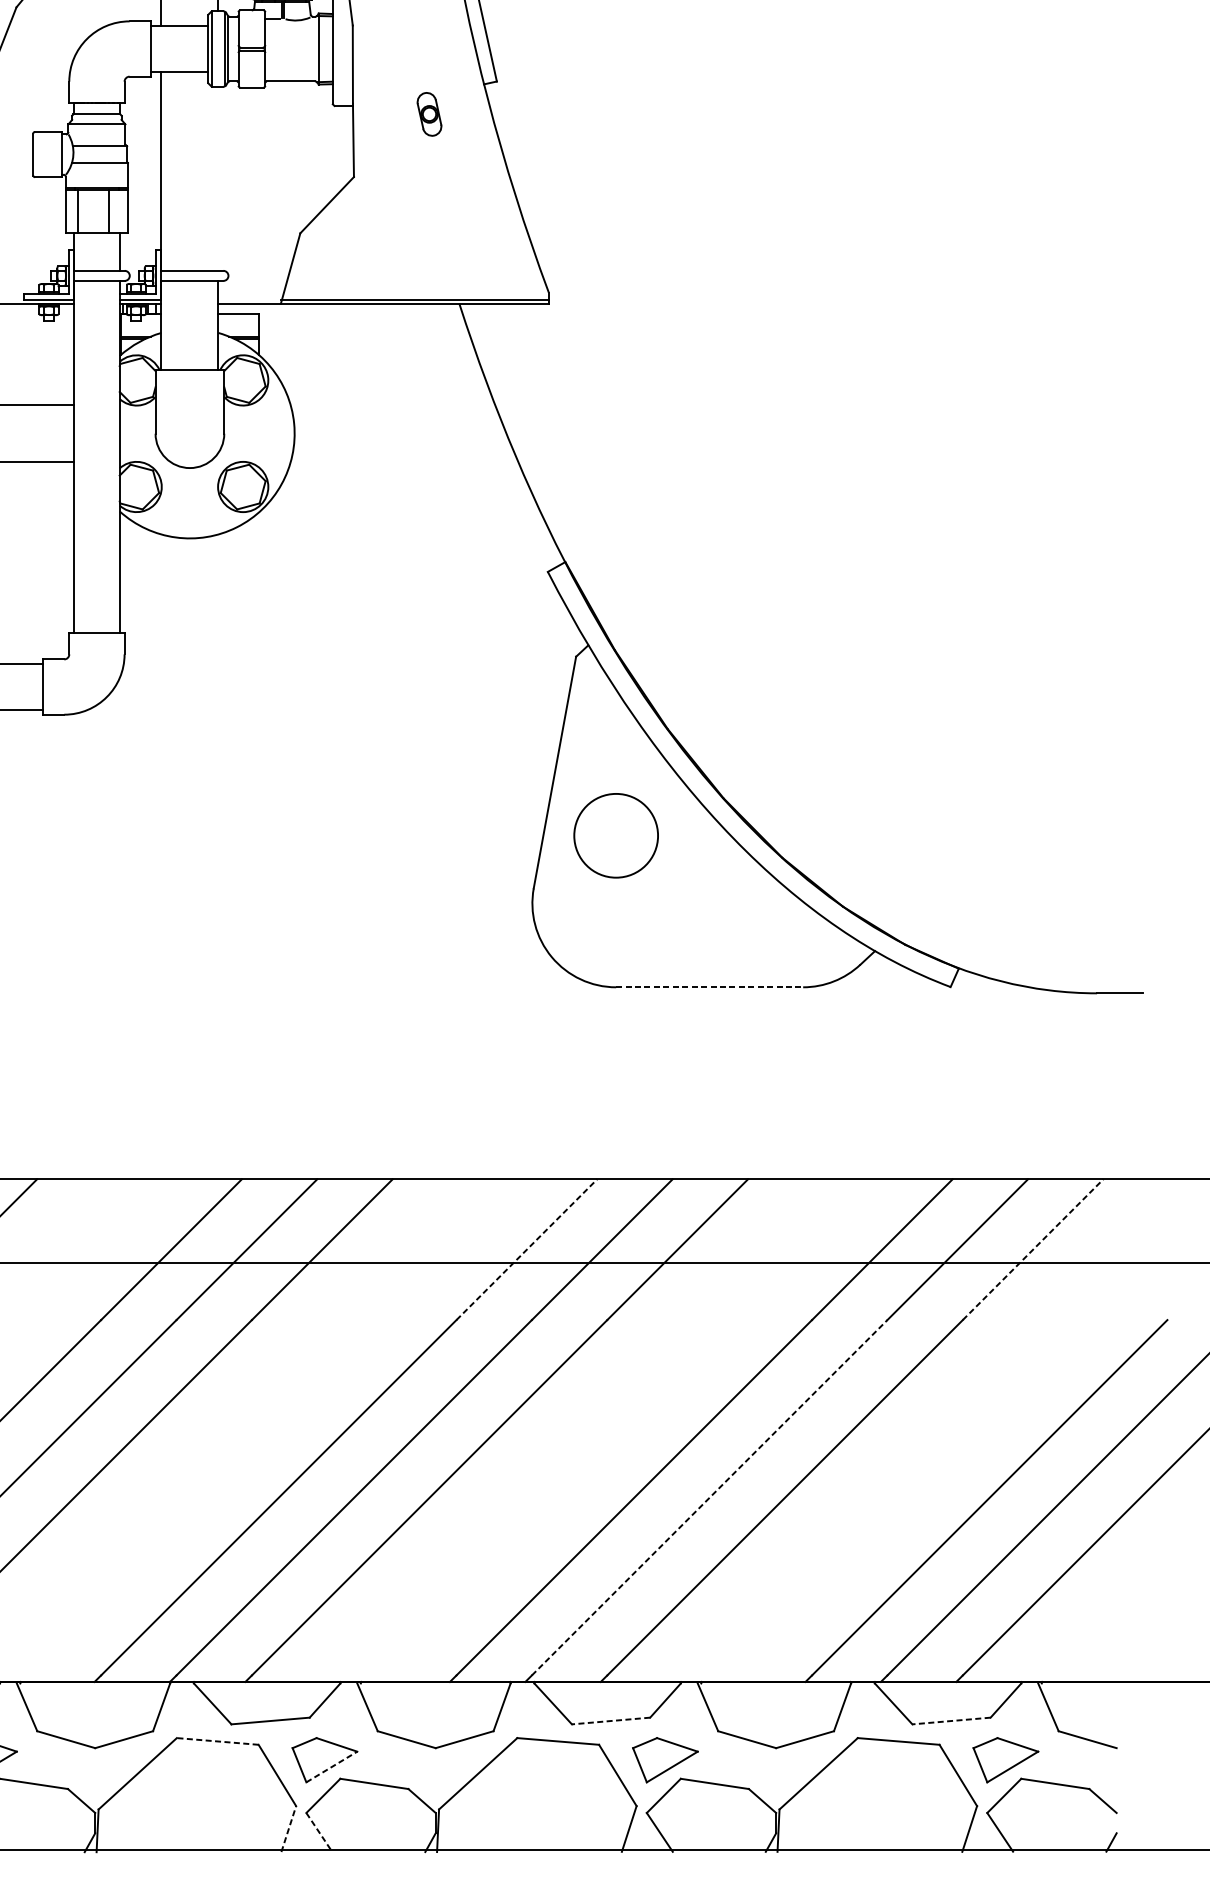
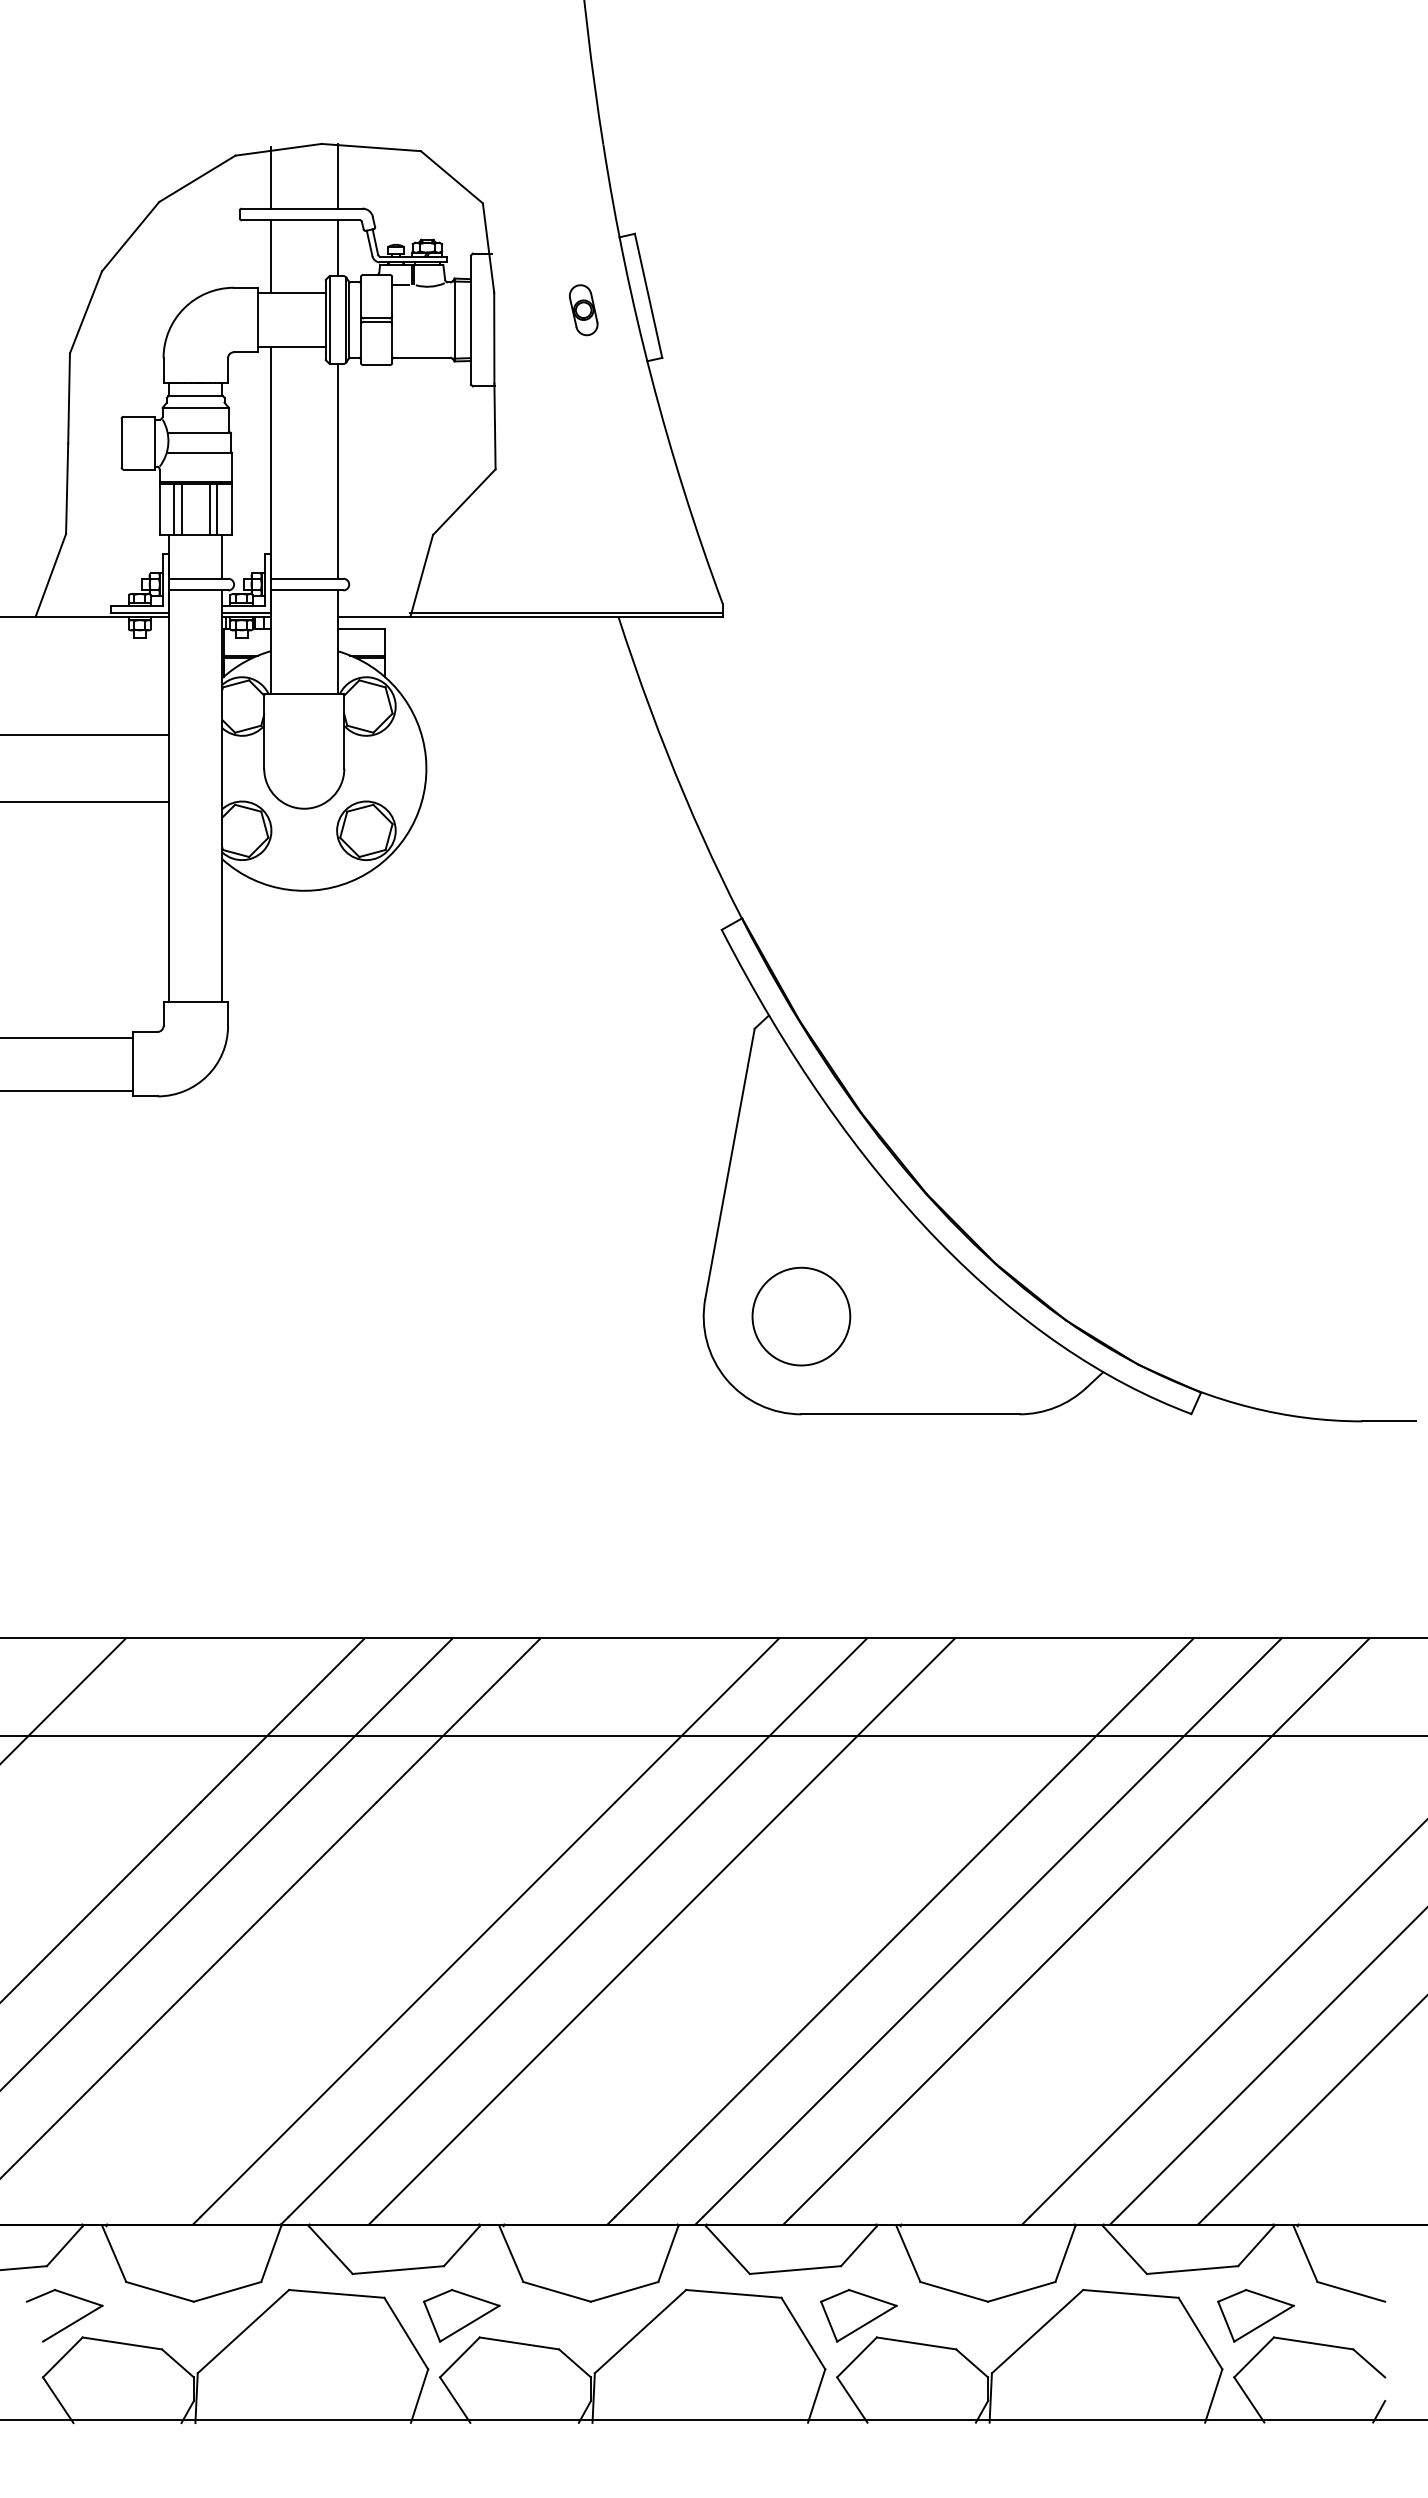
part: (429, 114) -> (583, 310), moved
line: (218, 178) -> (337, 470), added
line: (84, 211) -> (181, 509), added
line: (115, 211) -> (217, 509), added
circle: (616, 835) -> (801, 1316), moved
line: (709, 987) -> (910, 1414), dashed -> solid
line: (527, 1249) -> (697, 1720), dashed -> solid
line: (1033, 1249) -> (1288, 1720), dashed -> solid
line: (709, 1497) -> (910, 2009), dashed -> solid
line: (611, 1721) -> (795, 2270), dashed -> solid
line: (951, 1721) -> (1192, 2270), dashed -> solid
line: (217, 1741) -> (336, 2293), dashed -> solid
line: (331, 1766) -> (469, 2323), dashed -> solid
line: (288, 1828) -> (419, 2395), dashed -> solid
line: (319, 1832) -> (455, 2400), dashed -> solid

